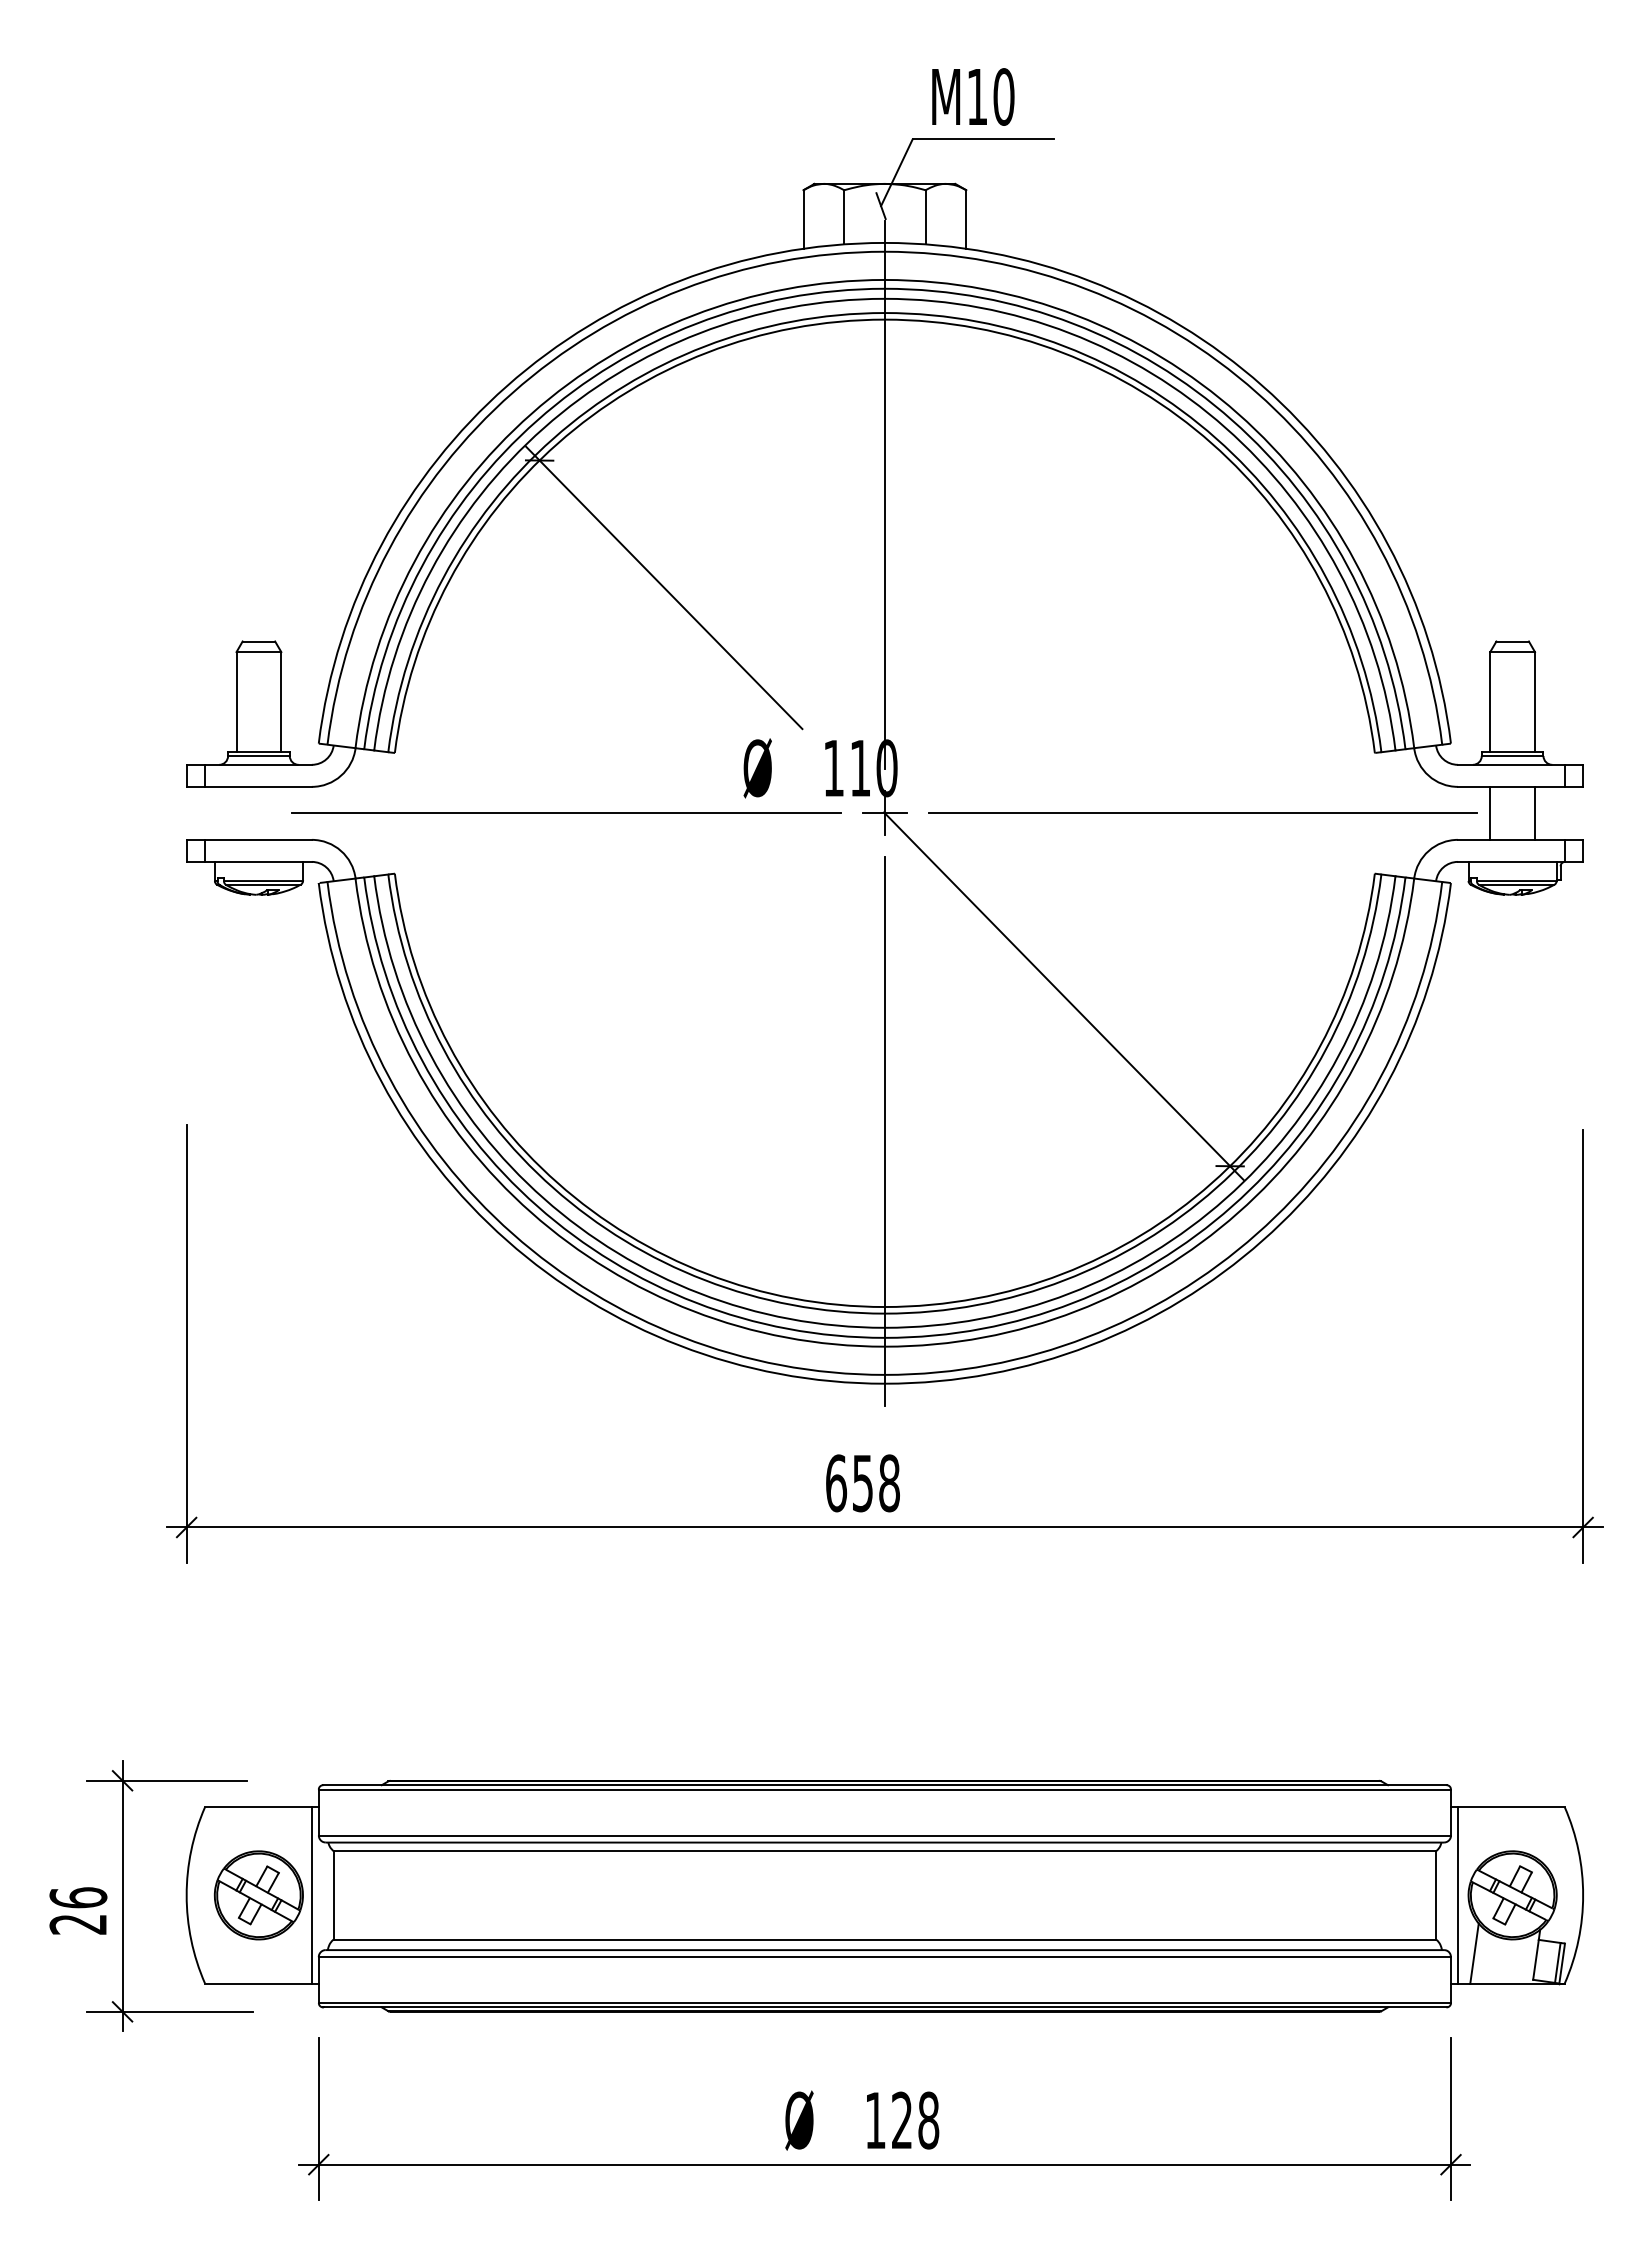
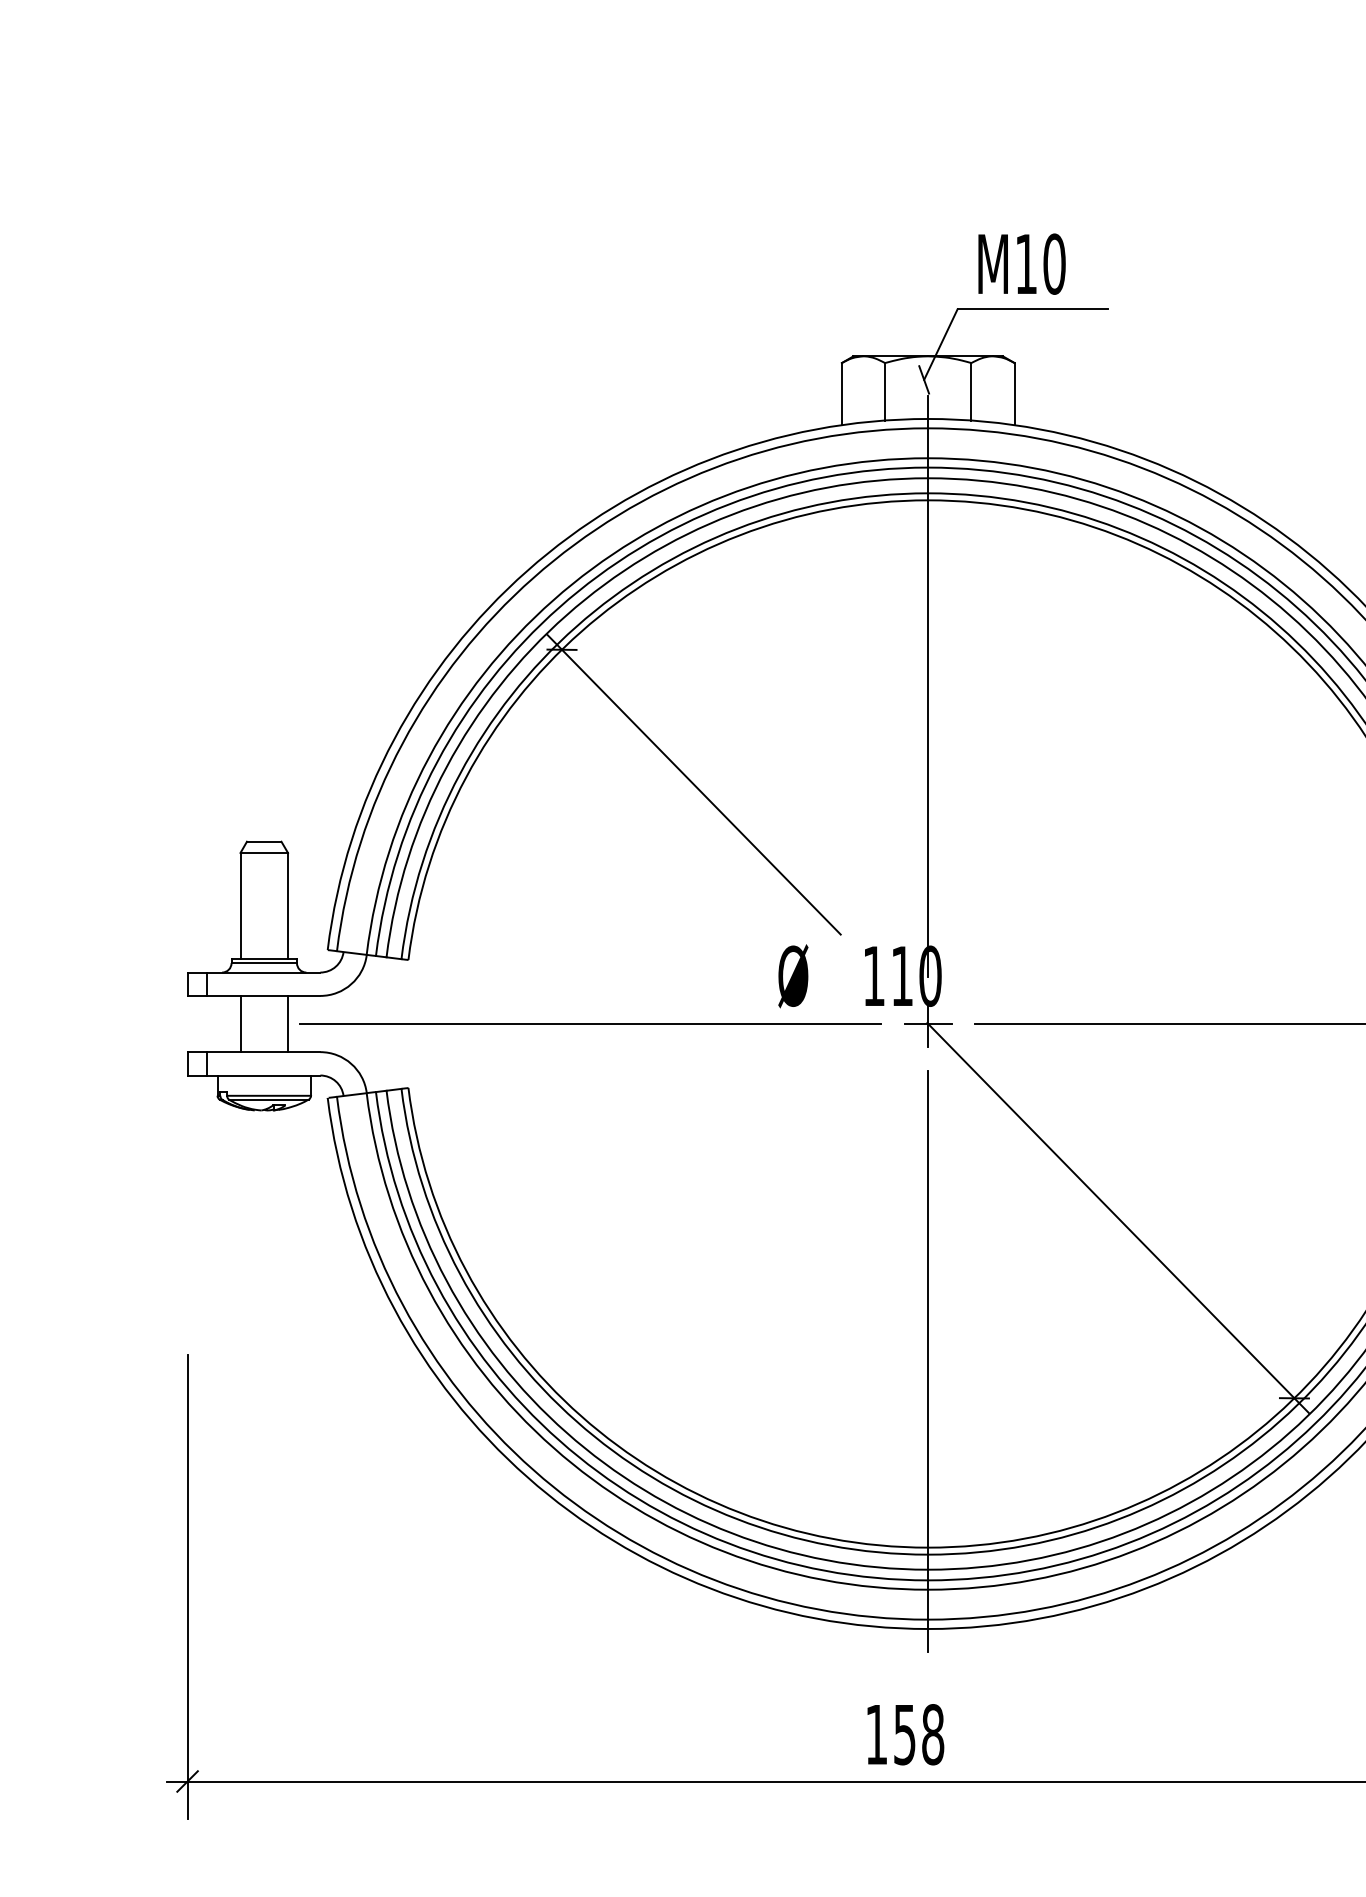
line: (236, 812) -> (240, 1023), added
line: (281, 812) -> (288, 1023), added
text: (836, 1483) -> (876, 1734), 658 -> 158

